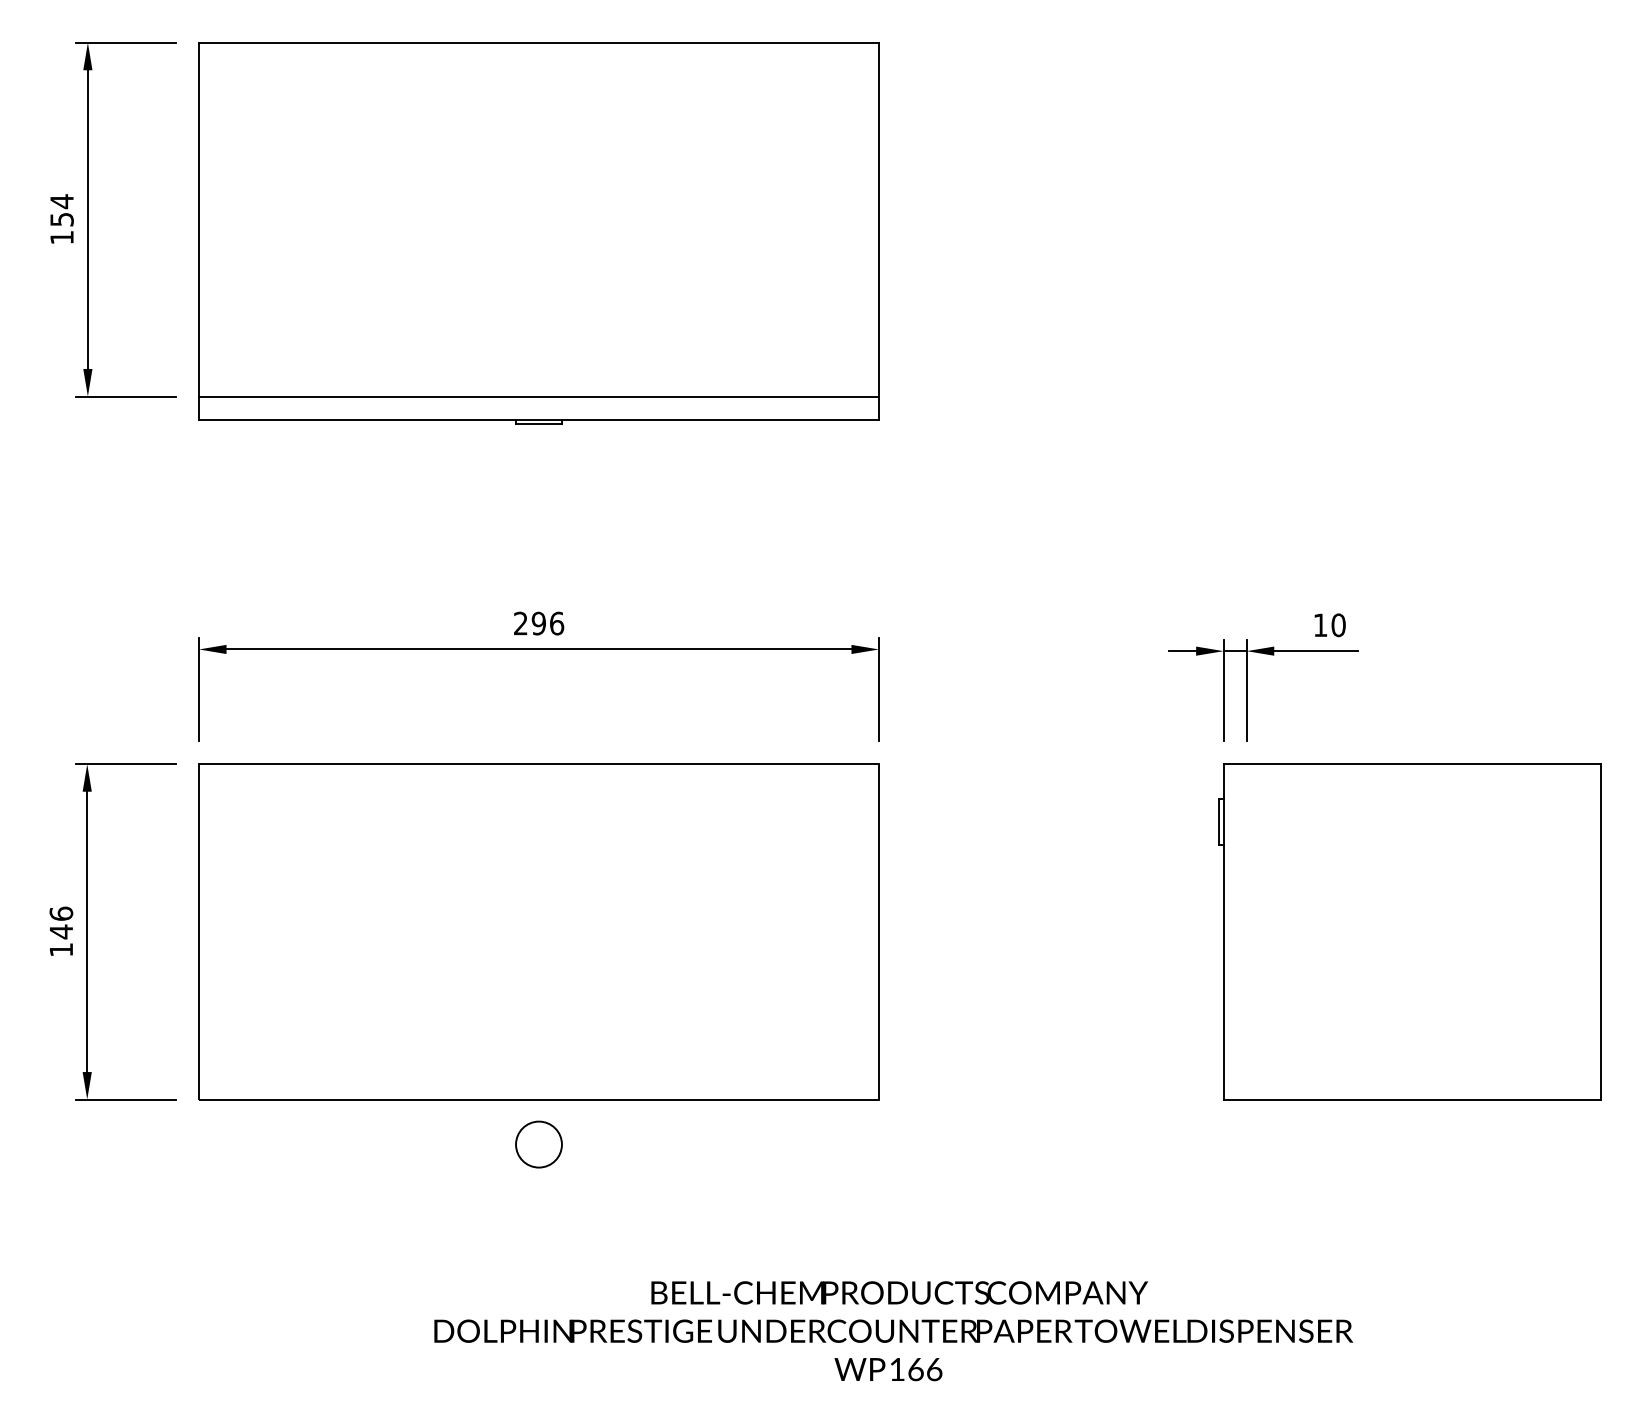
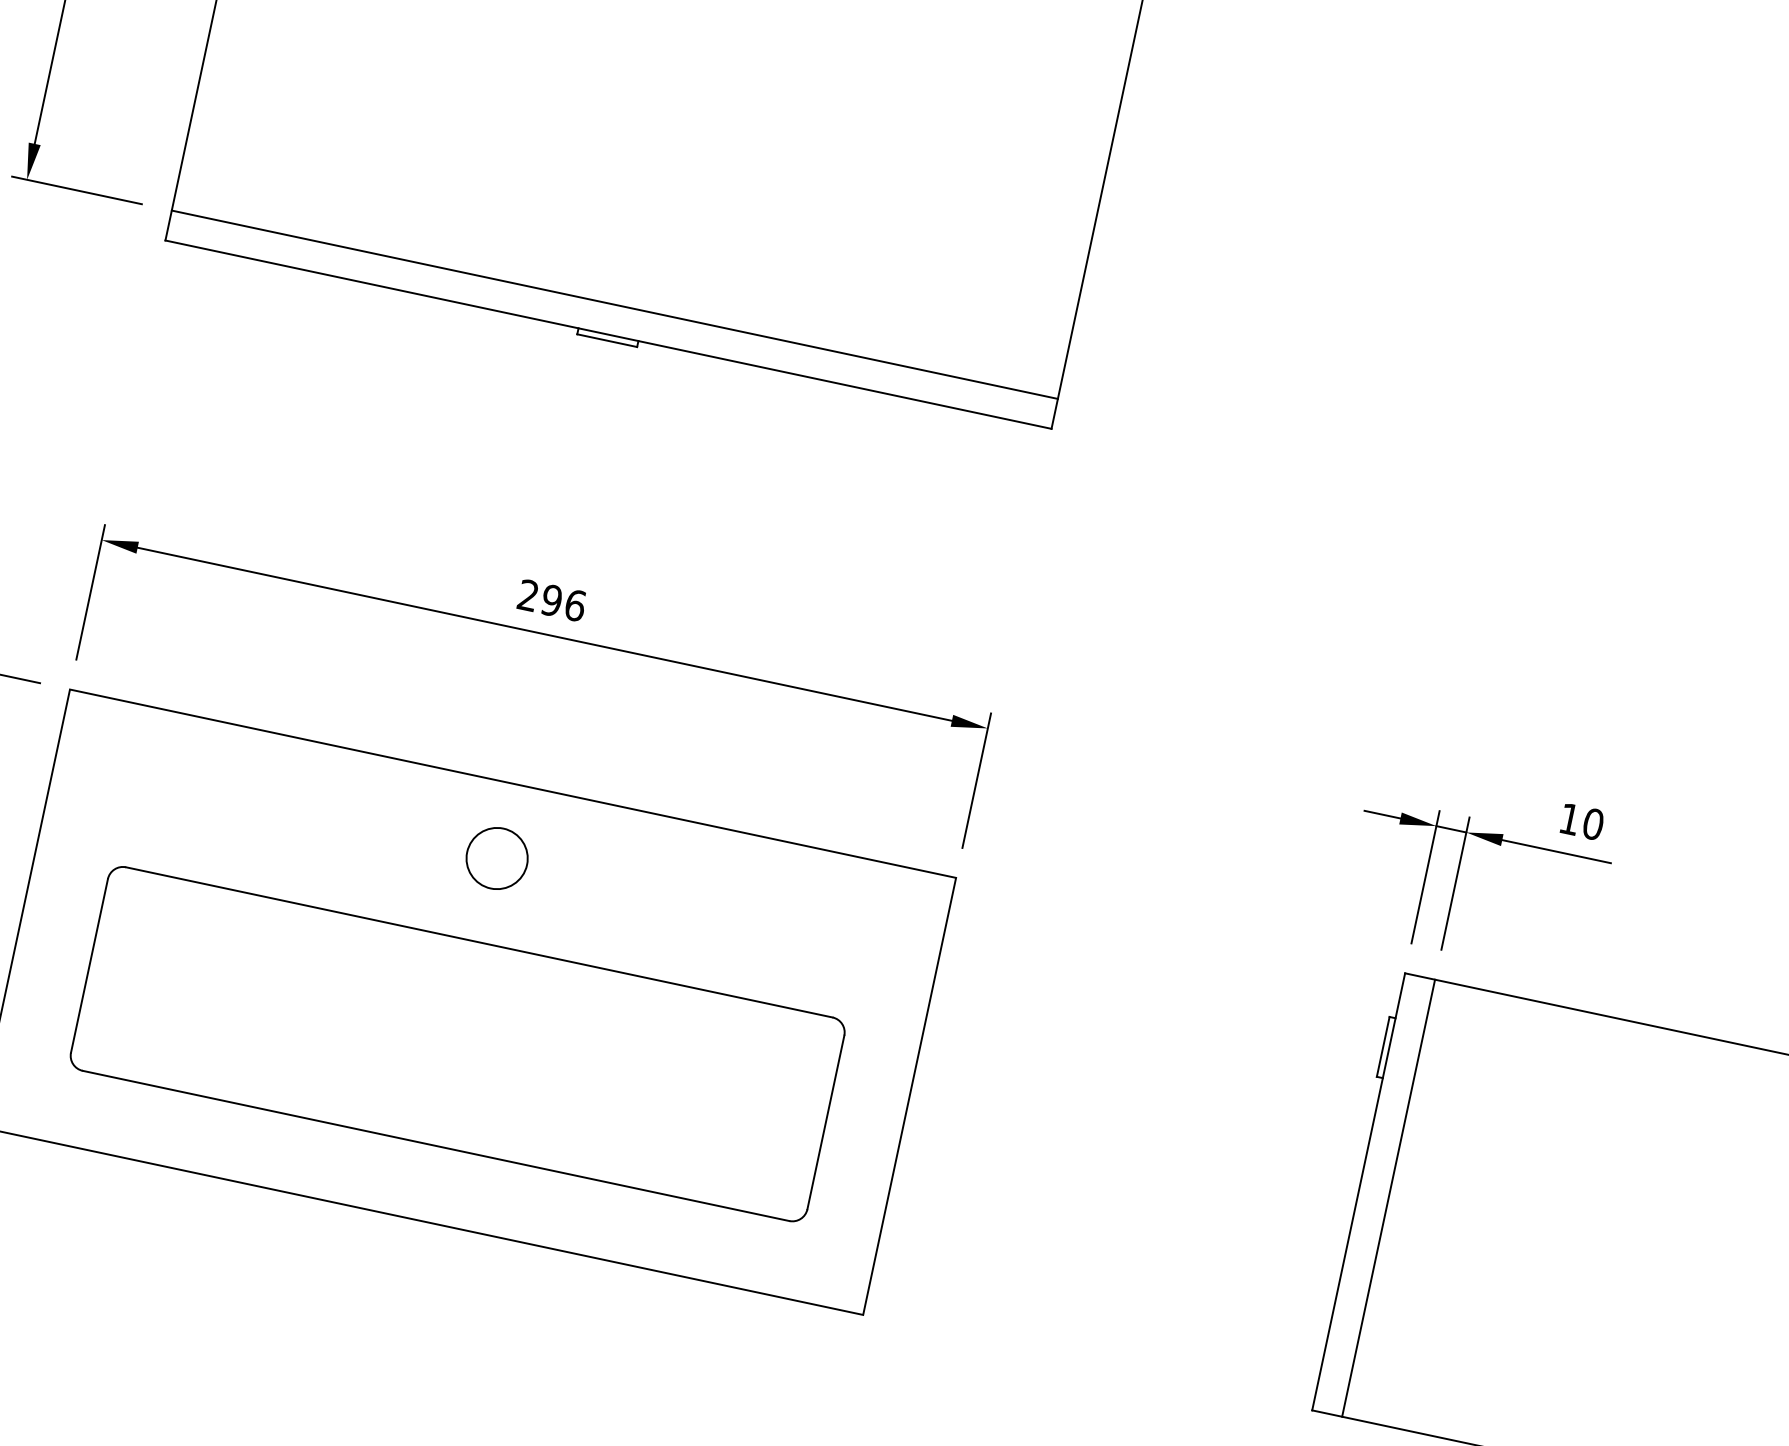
line: (1246, 931) -> (1388, 1197), added
part: (538, 963) -> (457, 1043), added
circle: (538, 1144) -> (496, 858), moved

